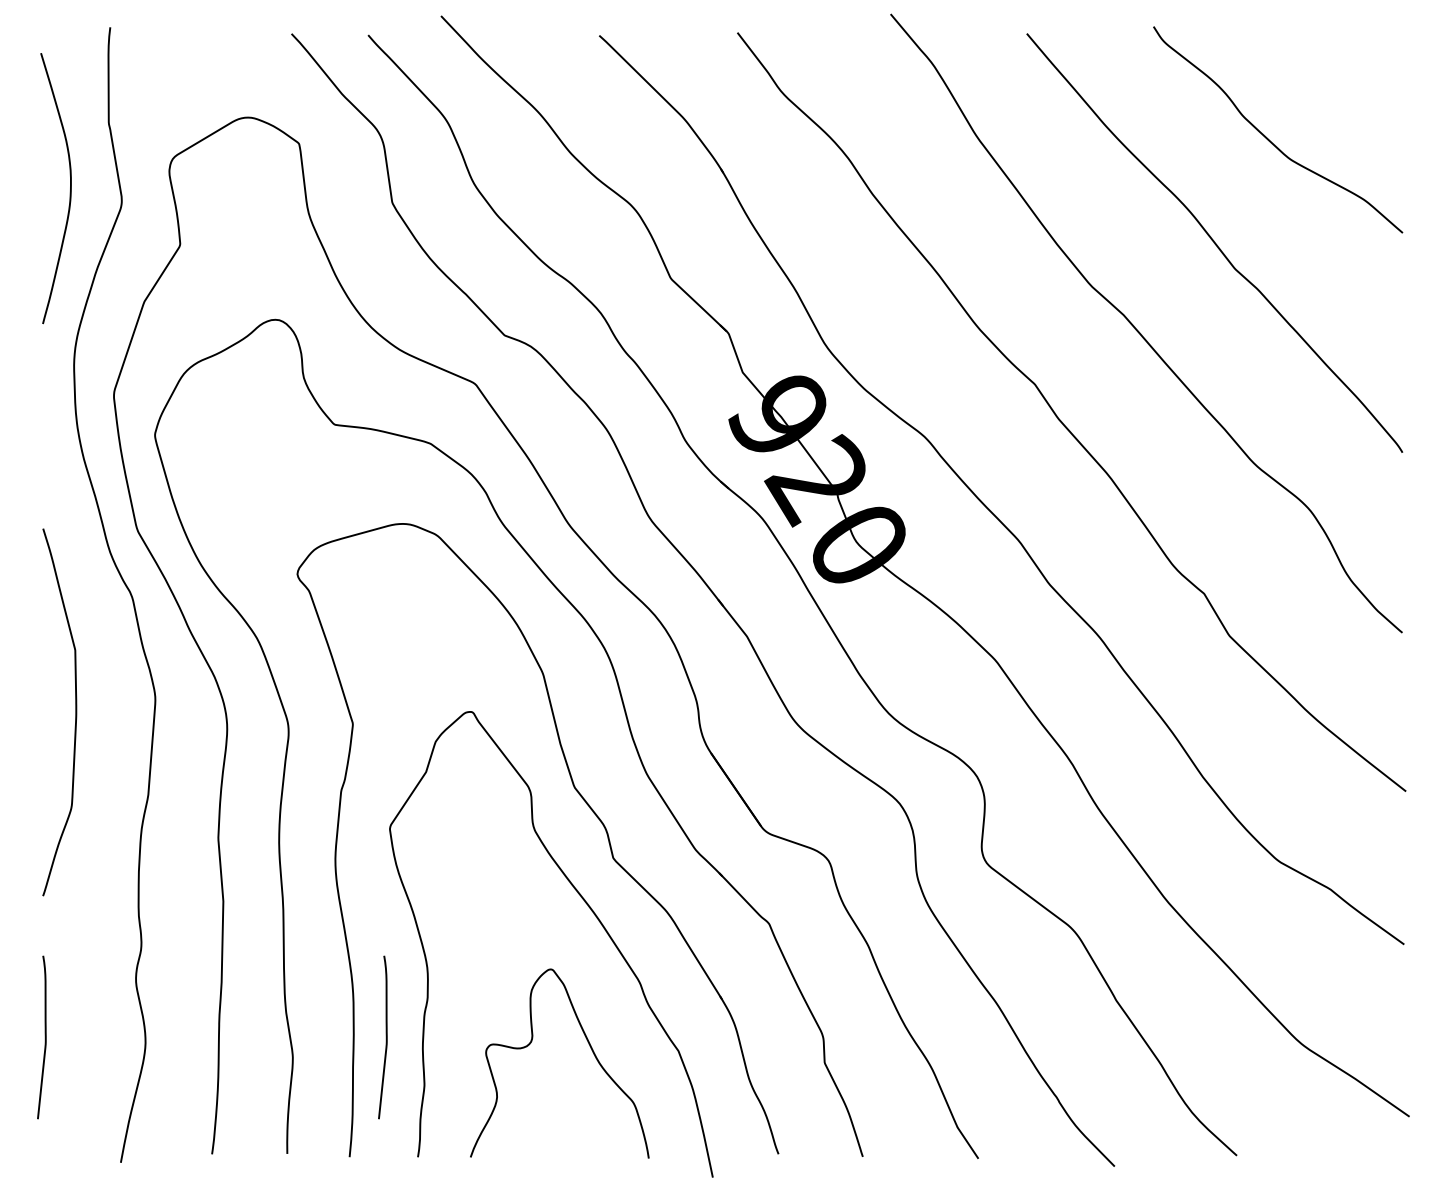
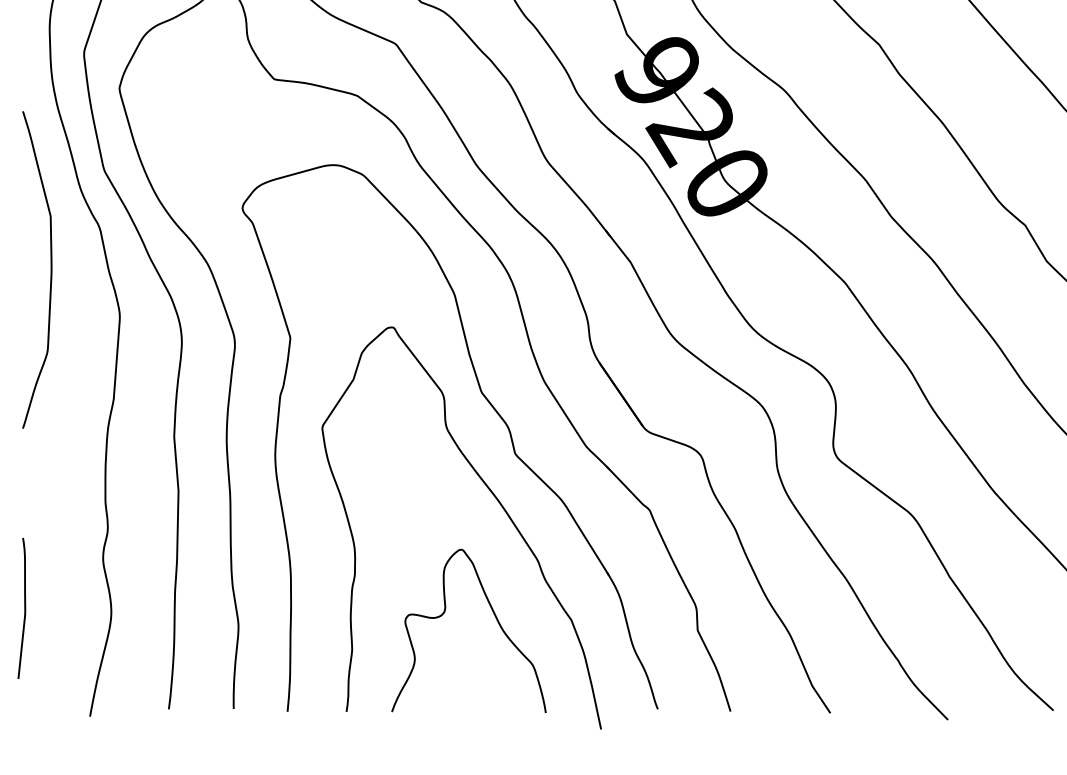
curve: (75, 712) -> (50, 270), moved
curve: (385, 1037) -> (318, 608), removed

